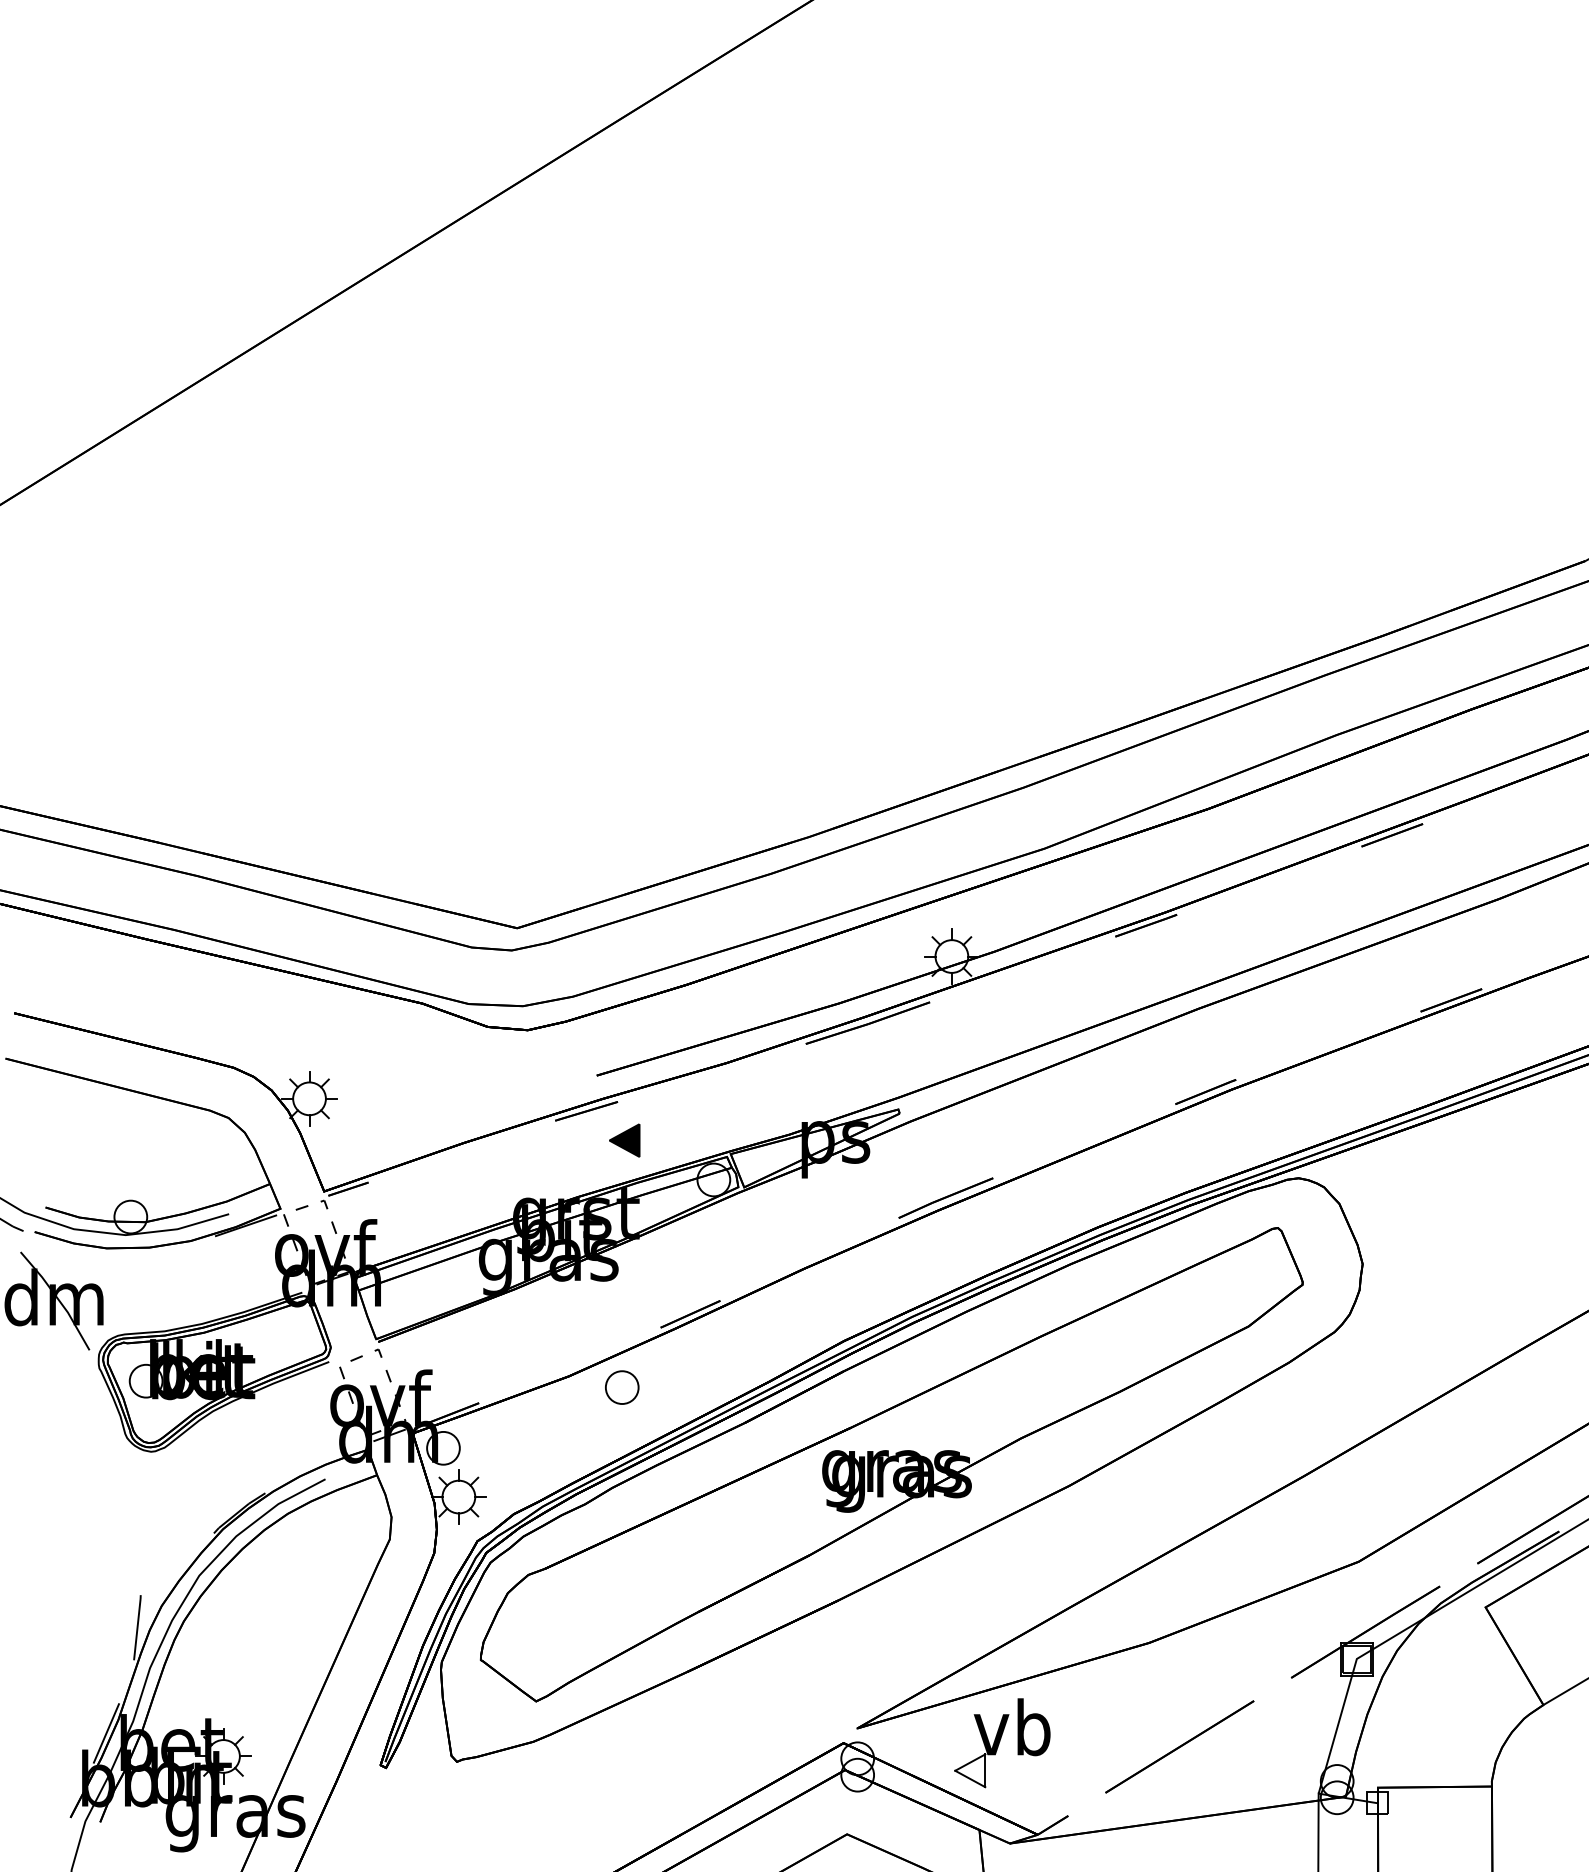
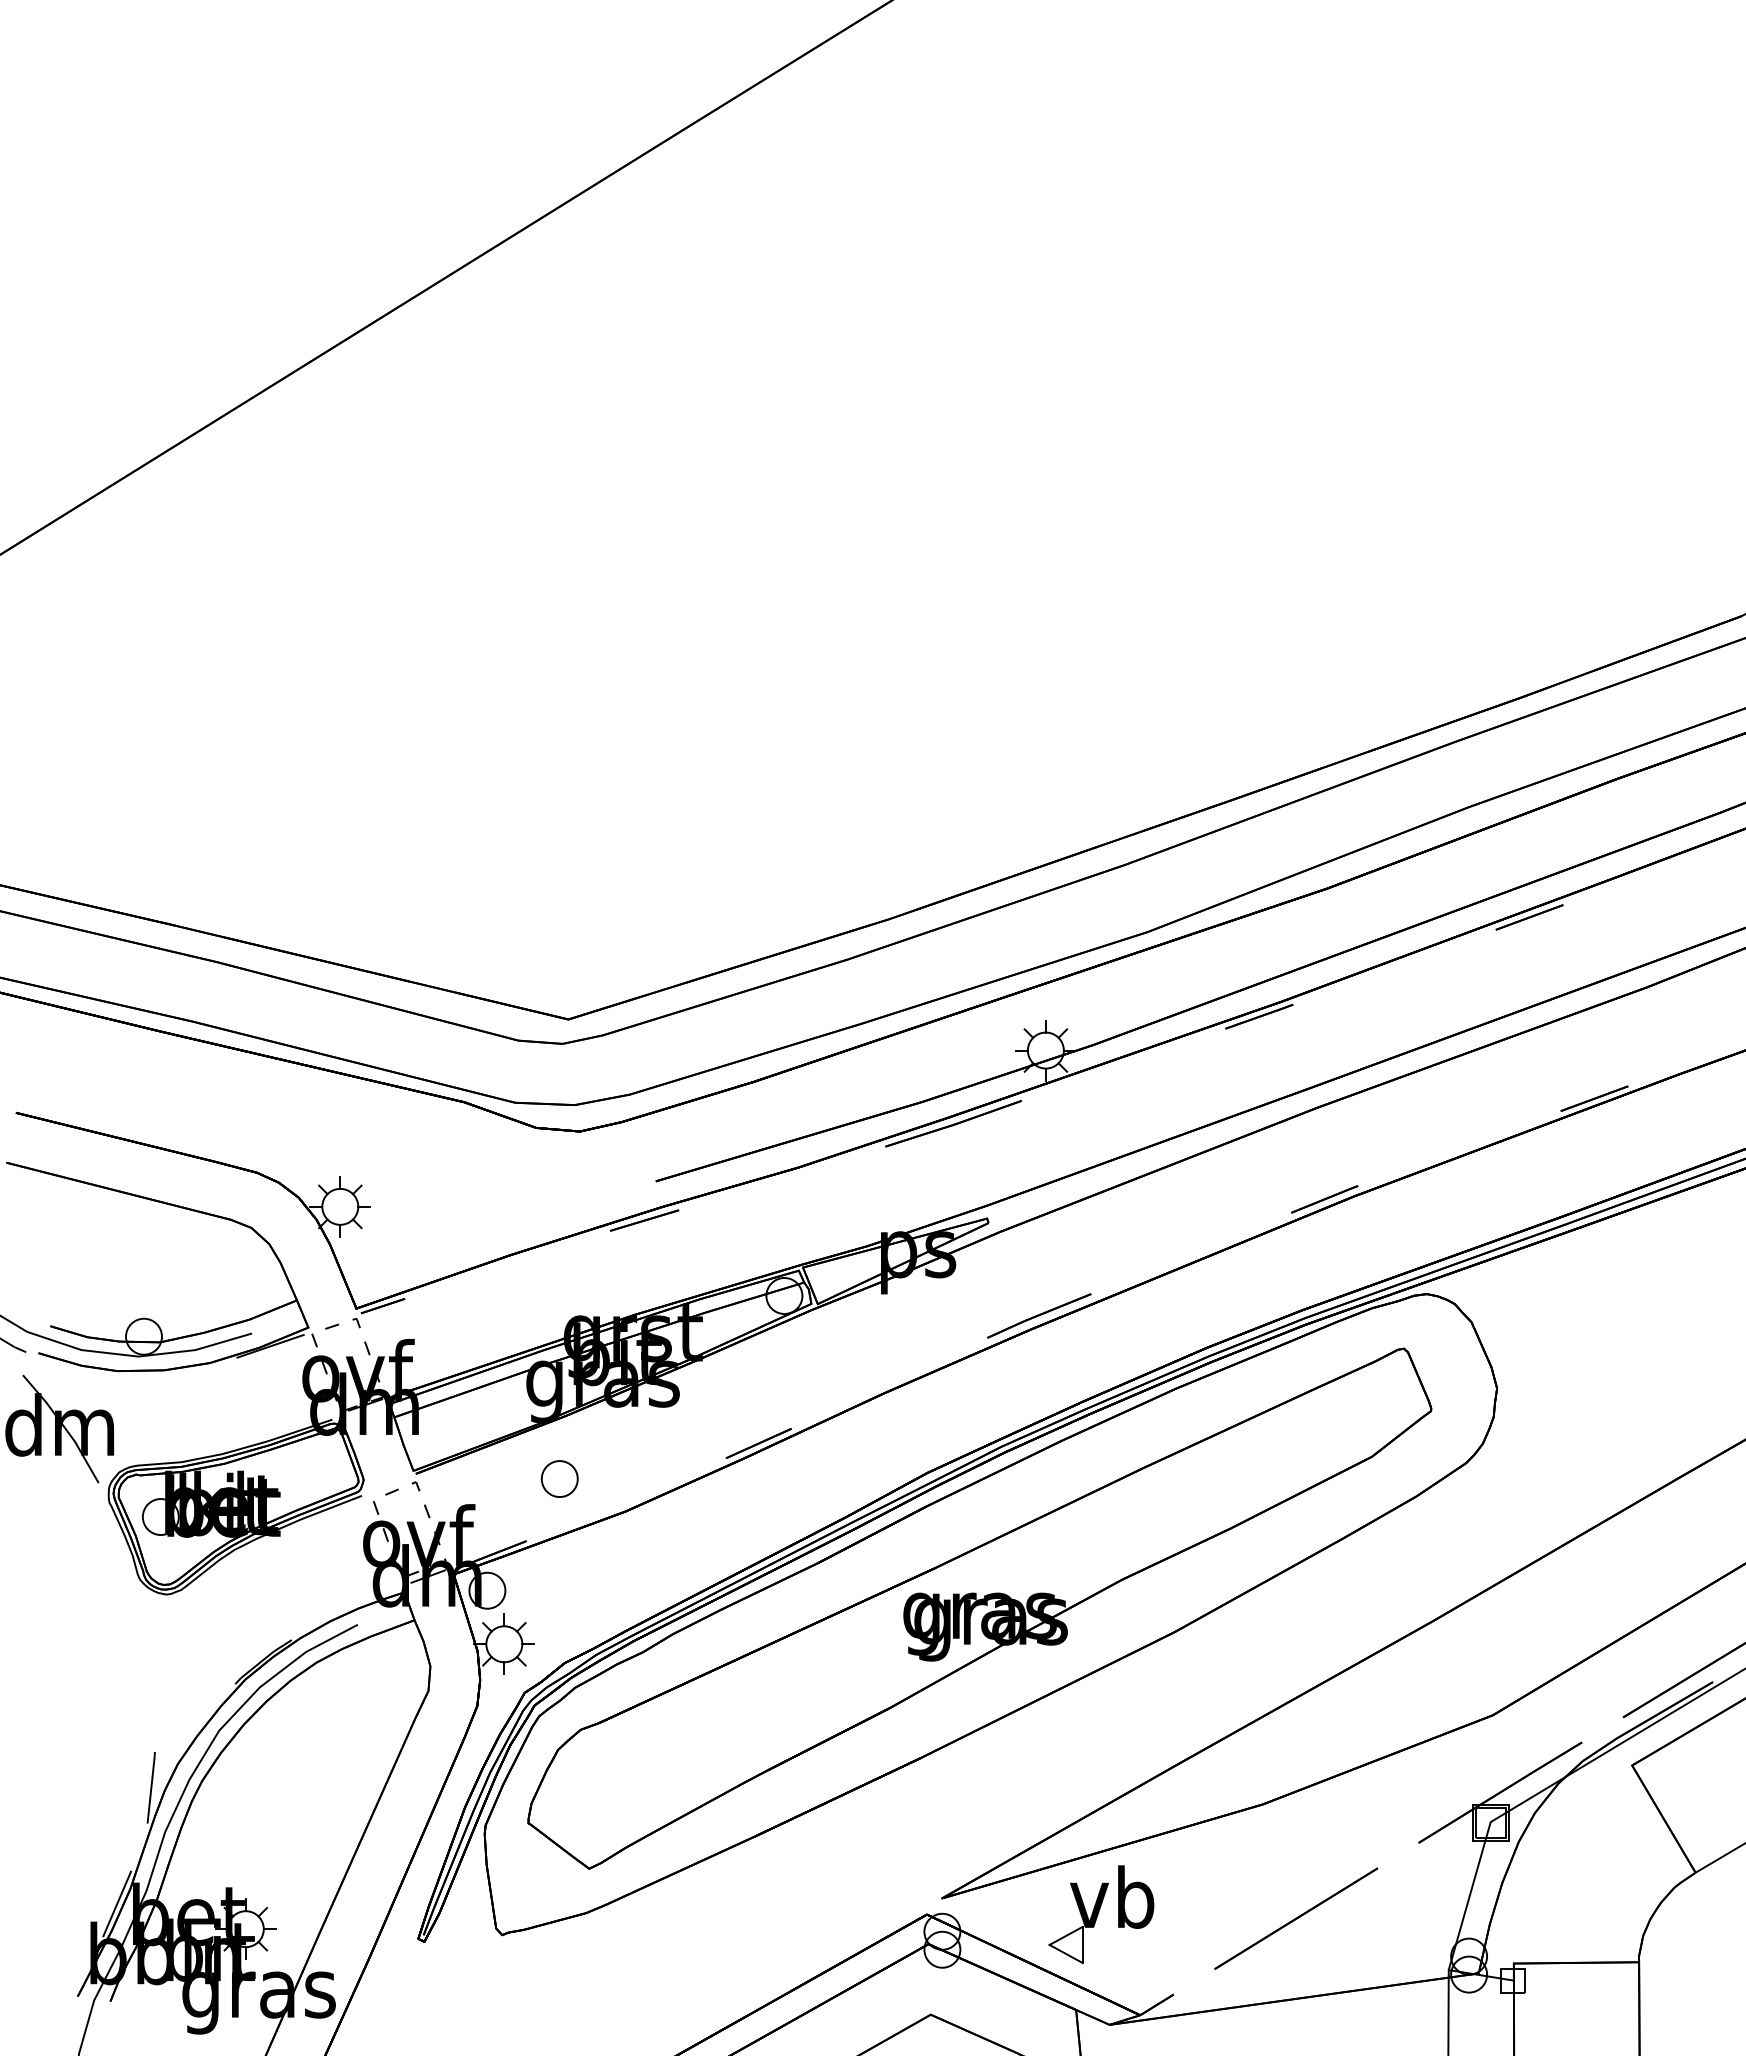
part: (624, 1140) -> (686, 1252), removed
part: (621, 1387) -> (559, 1478), moved

